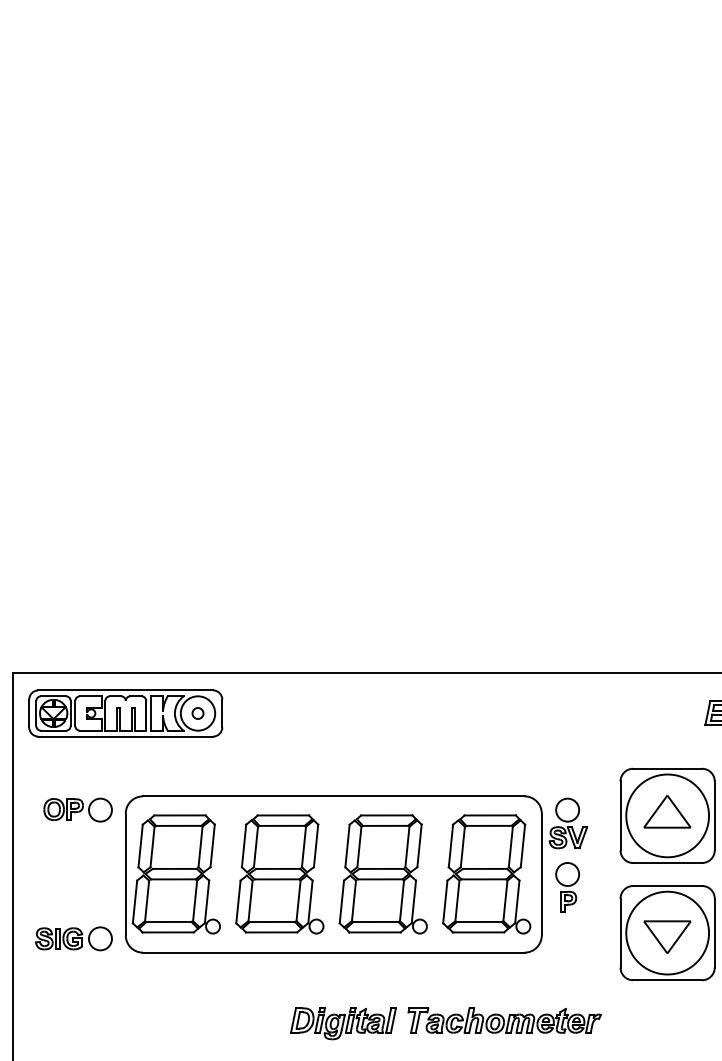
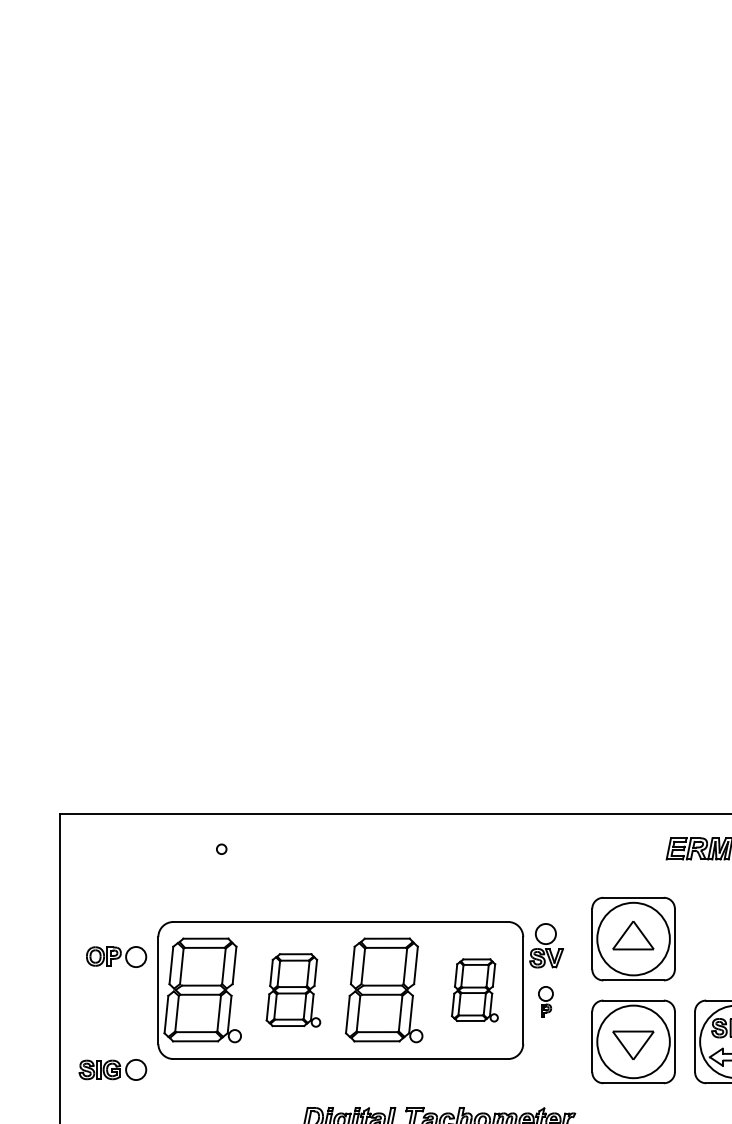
part: (124, 713) -> (157, 849), removed
part: (78, 809) -> (116, 956), moved
part: (279, 874) -> (293, 990), size x0.7
part: (486, 874) -> (474, 990), size x0.6
part: (567, 887) -> (545, 1001), size x0.7
part: (73, 938) -> (112, 1069), moved

